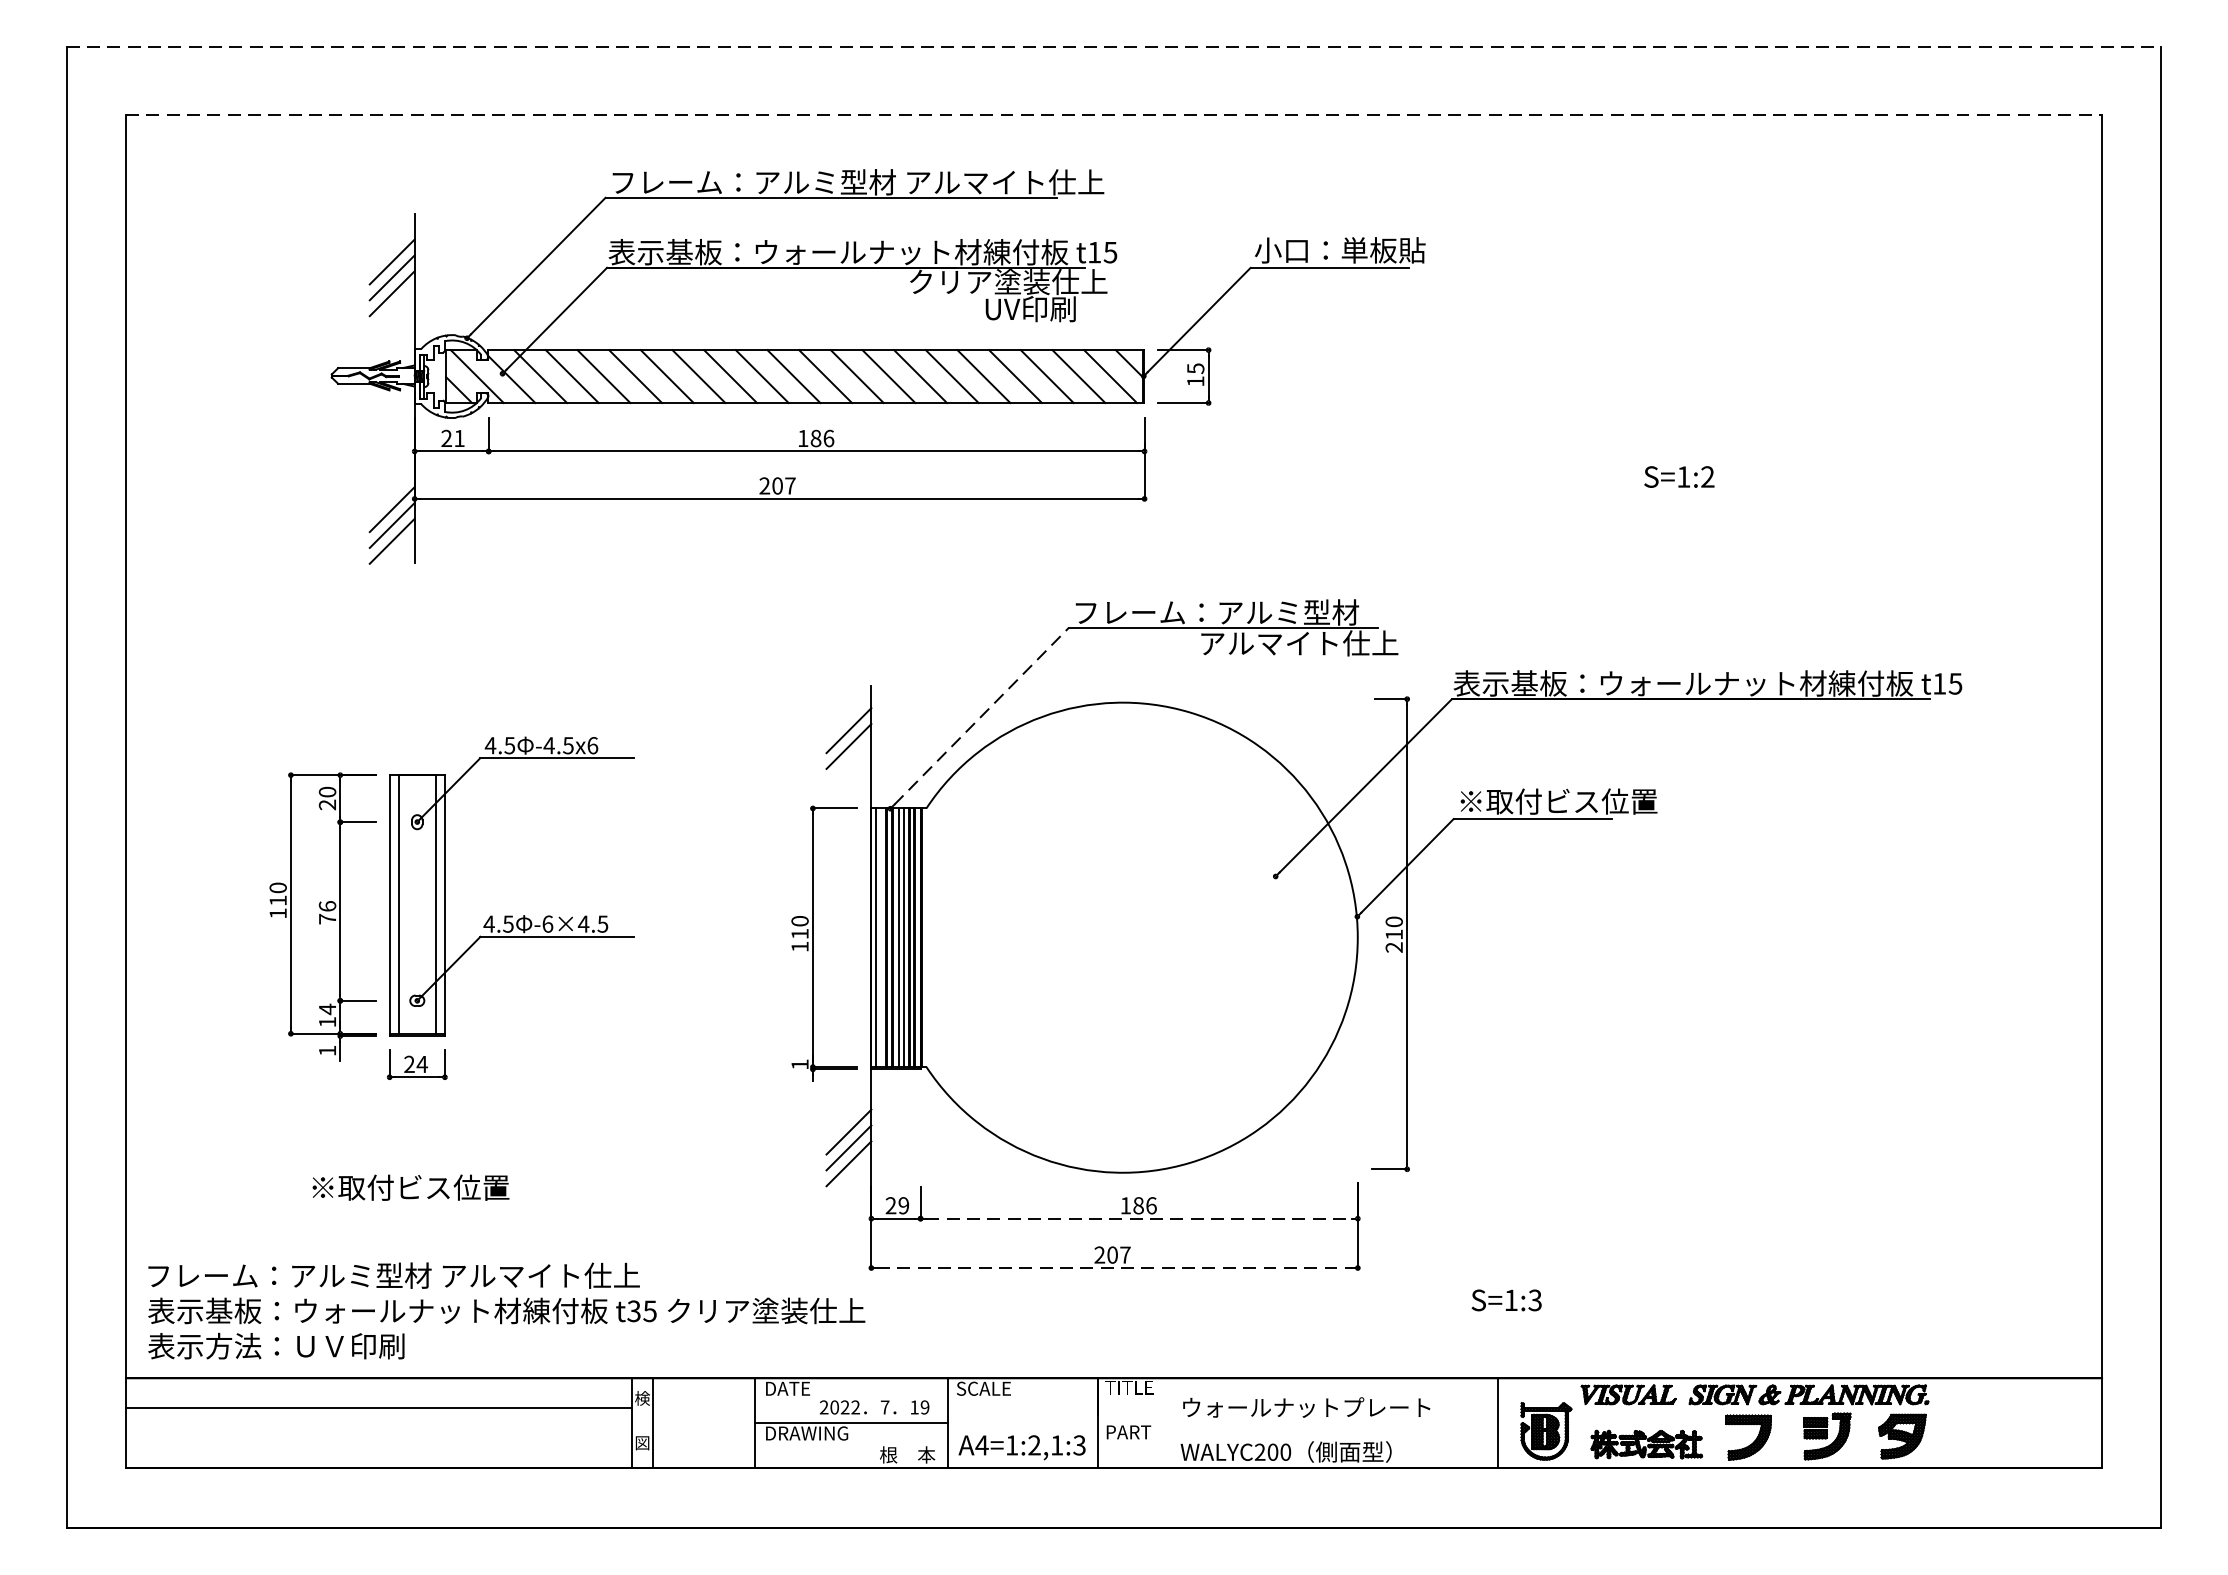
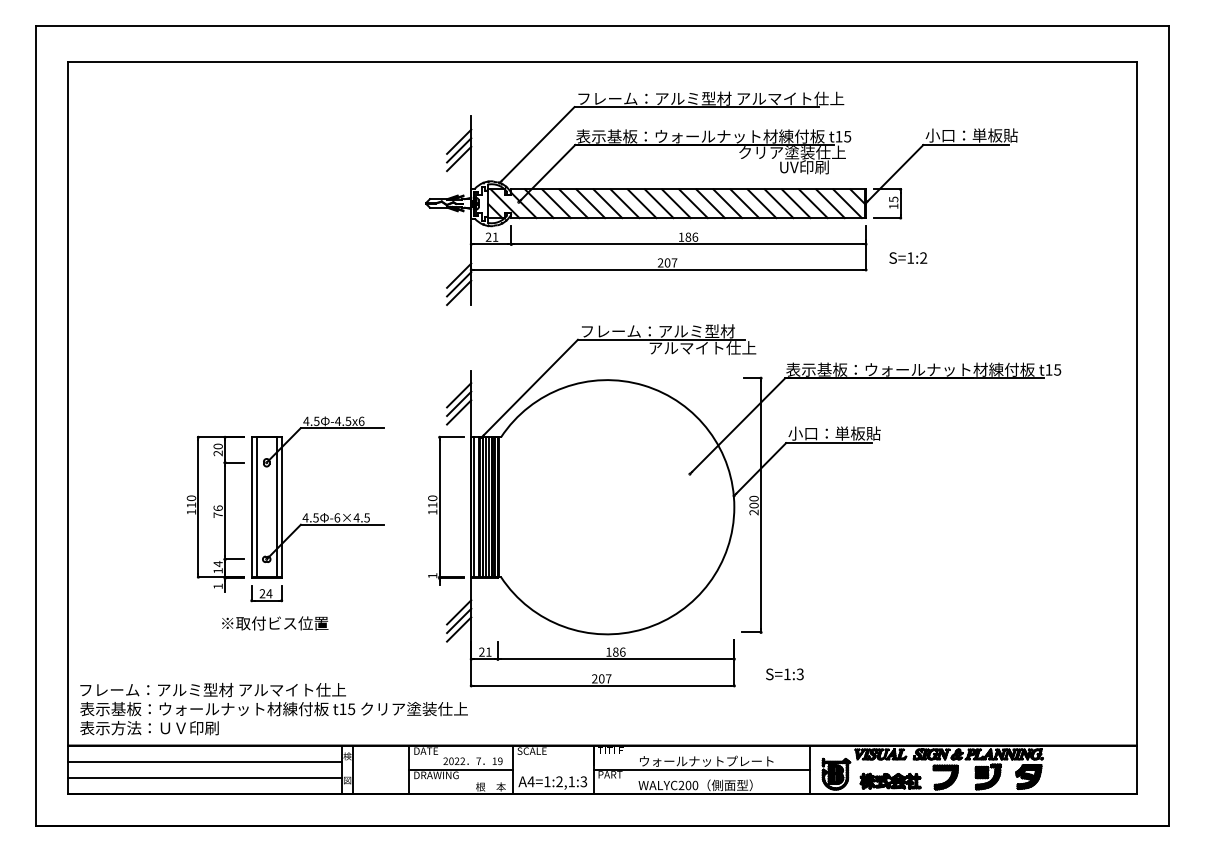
line: (1114, 46) -> (602, 25), dashed -> solid
line: (1114, 115) -> (602, 62), dashed -> solid
part: (877, 366) -> (721, 198), moved
line: (982, 716) -> (531, 387), dashed -> solid
line: (849, 762) -> (459, 412), added
text: (1557, 801) -> (842, 433), ※取付ビス位置 -> 小口：単板貼
part: (452, 908) -> (285, 509), moved
text: (1393, 934) -> (753, 505), 210 -> 200
text: (411, 1187) -> (275, 623), moved
text: (903, 1204) -> (488, 651), 29 -> 21
line: (1139, 1219) -> (616, 659), dashed -> solid
line: (1115, 1267) -> (603, 685), dashed -> solid
text: (1506, 1300) -> (784, 674), moved
text: (633, 1311) -> (342, 709), t35 -> t15
line: (1297, 1422) -> (701, 769), added
line: (378, 1437) -> (204, 777), added

